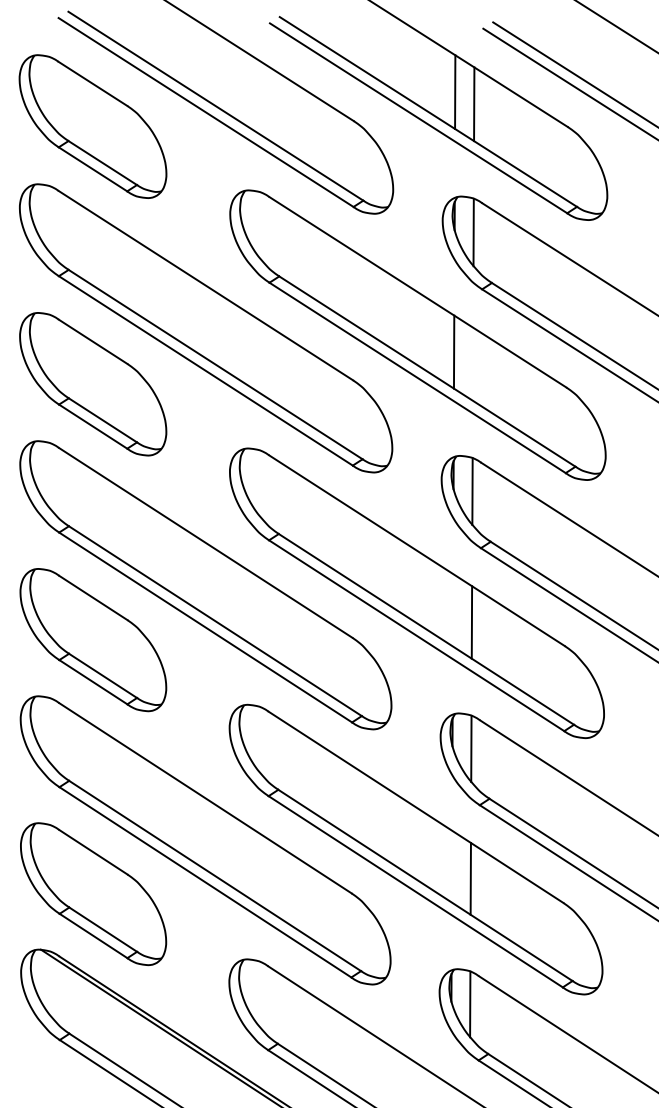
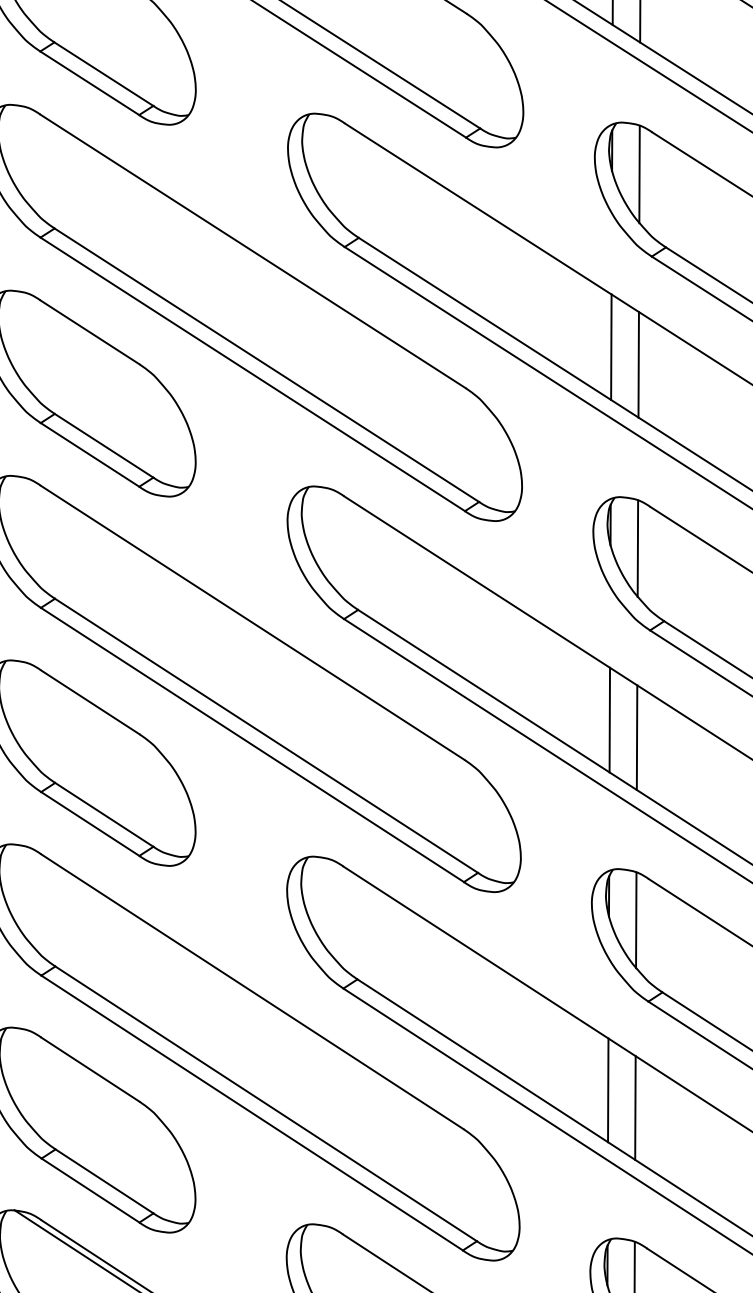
line: (472, 363) -> (637, 363), added
line: (452, 610) -> (608, 720), added
line: (451, 866) -> (607, 1090), added

